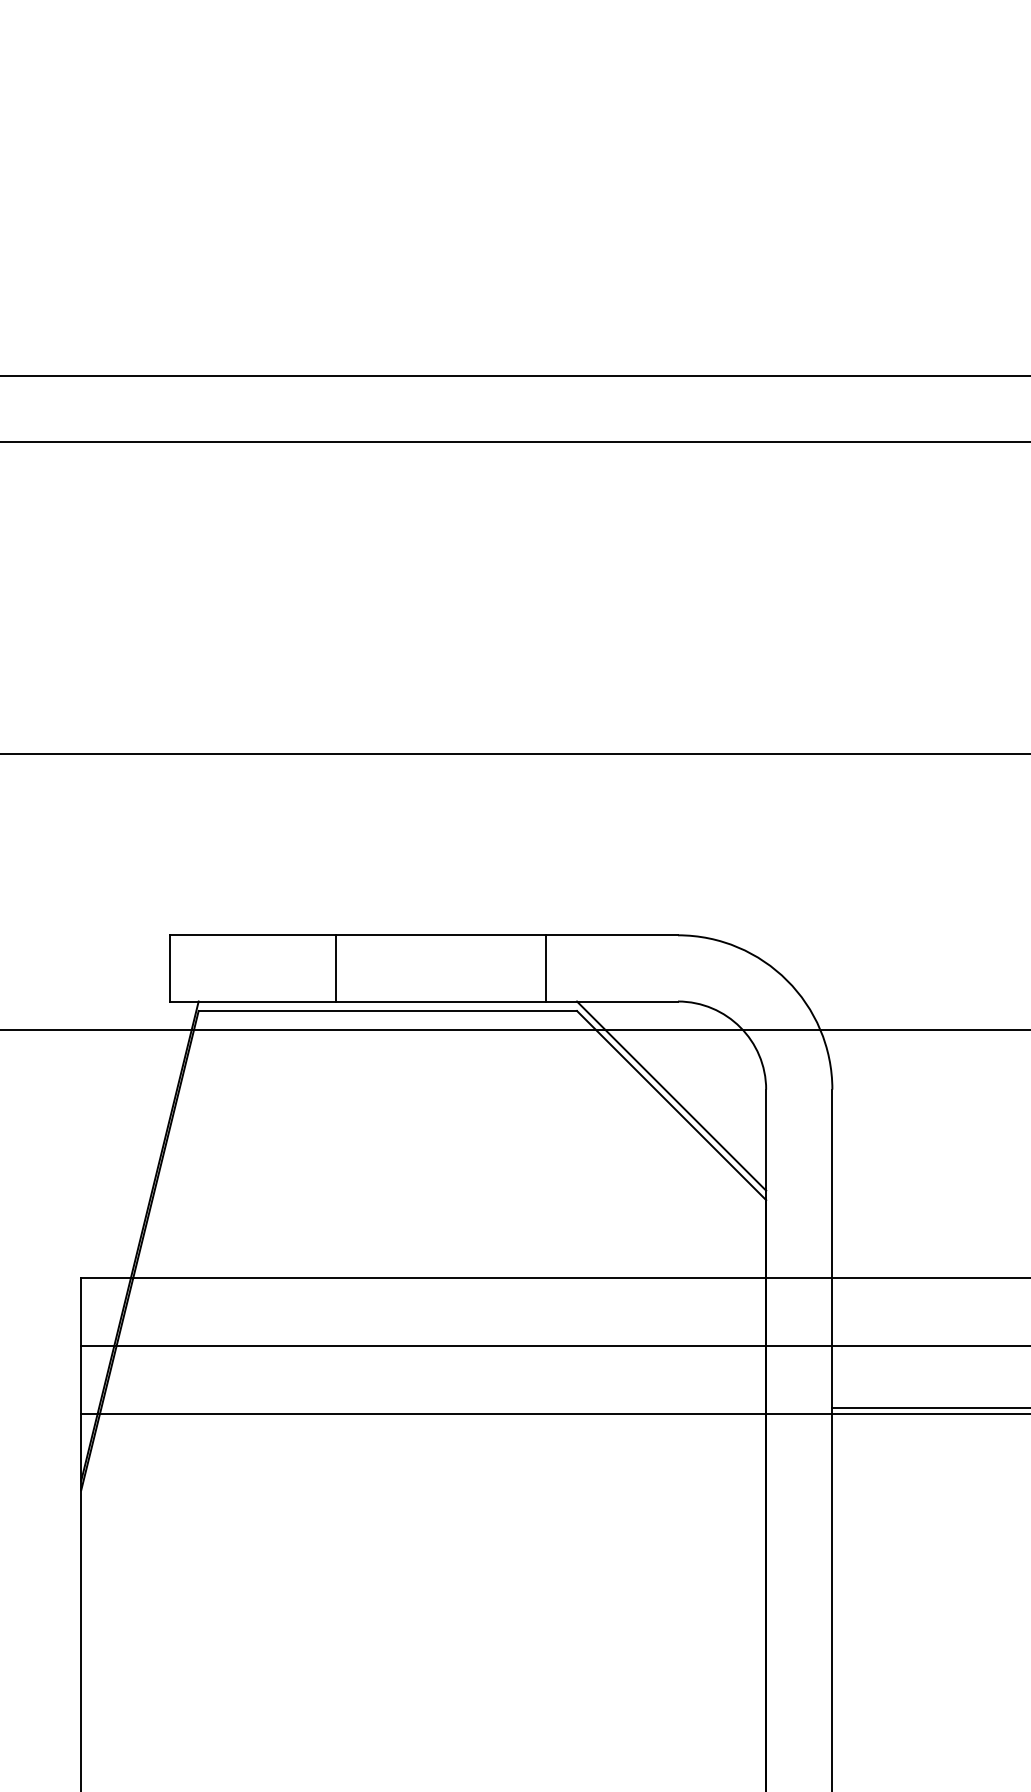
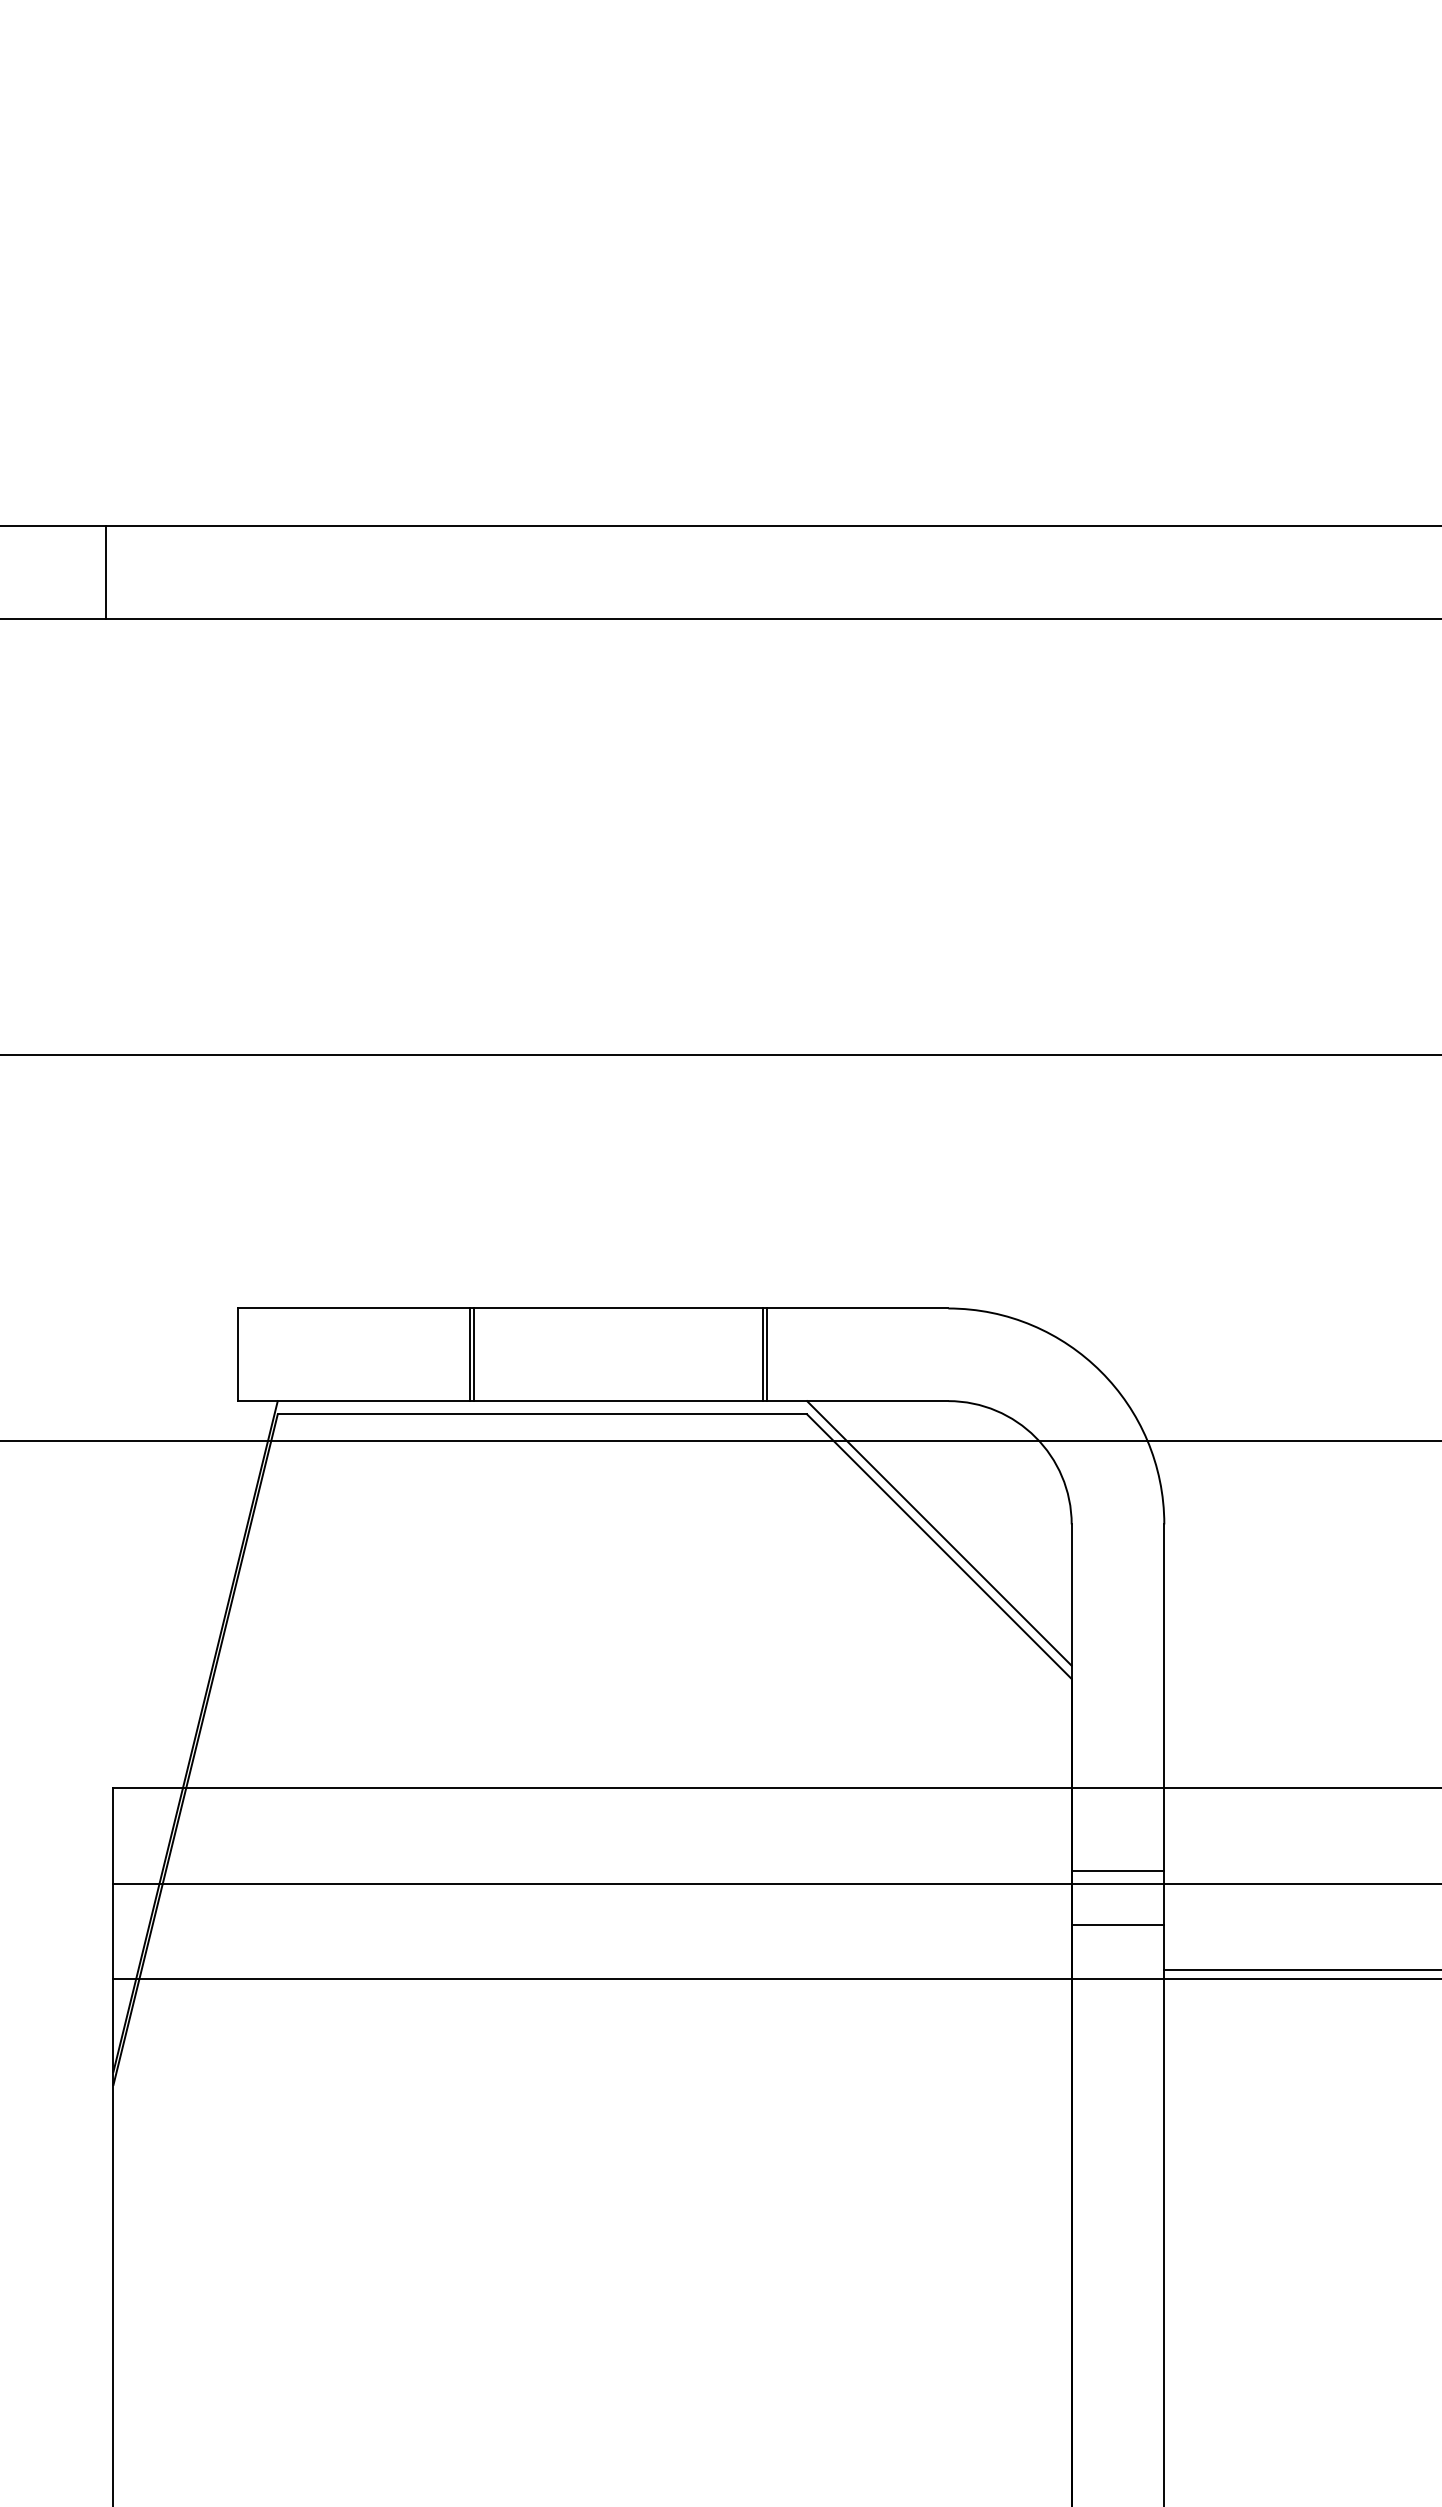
line: (76, 409) -> (106, 572), added
line: (338, 968) -> (473, 1354), added
line: (548, 968) -> (767, 1354), added
line: (798, 1337) -> (1117, 1870), added
line: (798, 1375) -> (1117, 1924), added

